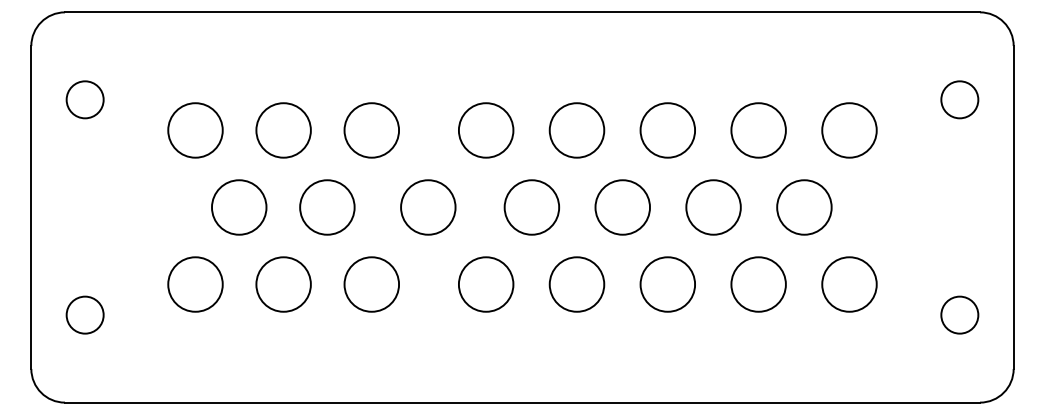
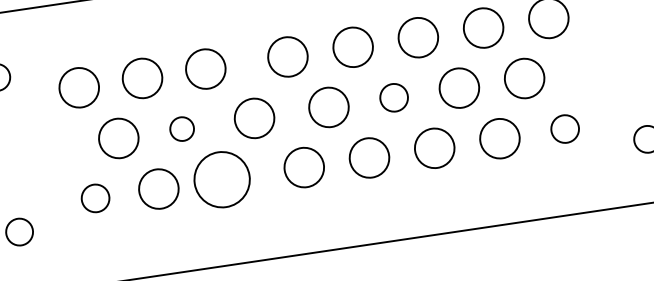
circle: (327, 207) -> (182, 129), size x0.6
circle: (622, 207) -> (394, 97), size x0.7
circle: (195, 284) -> (95, 198), size x0.7
circle: (371, 284) -> (221, 179), size x1.4
circle: (849, 284) -> (565, 129), size x0.7

